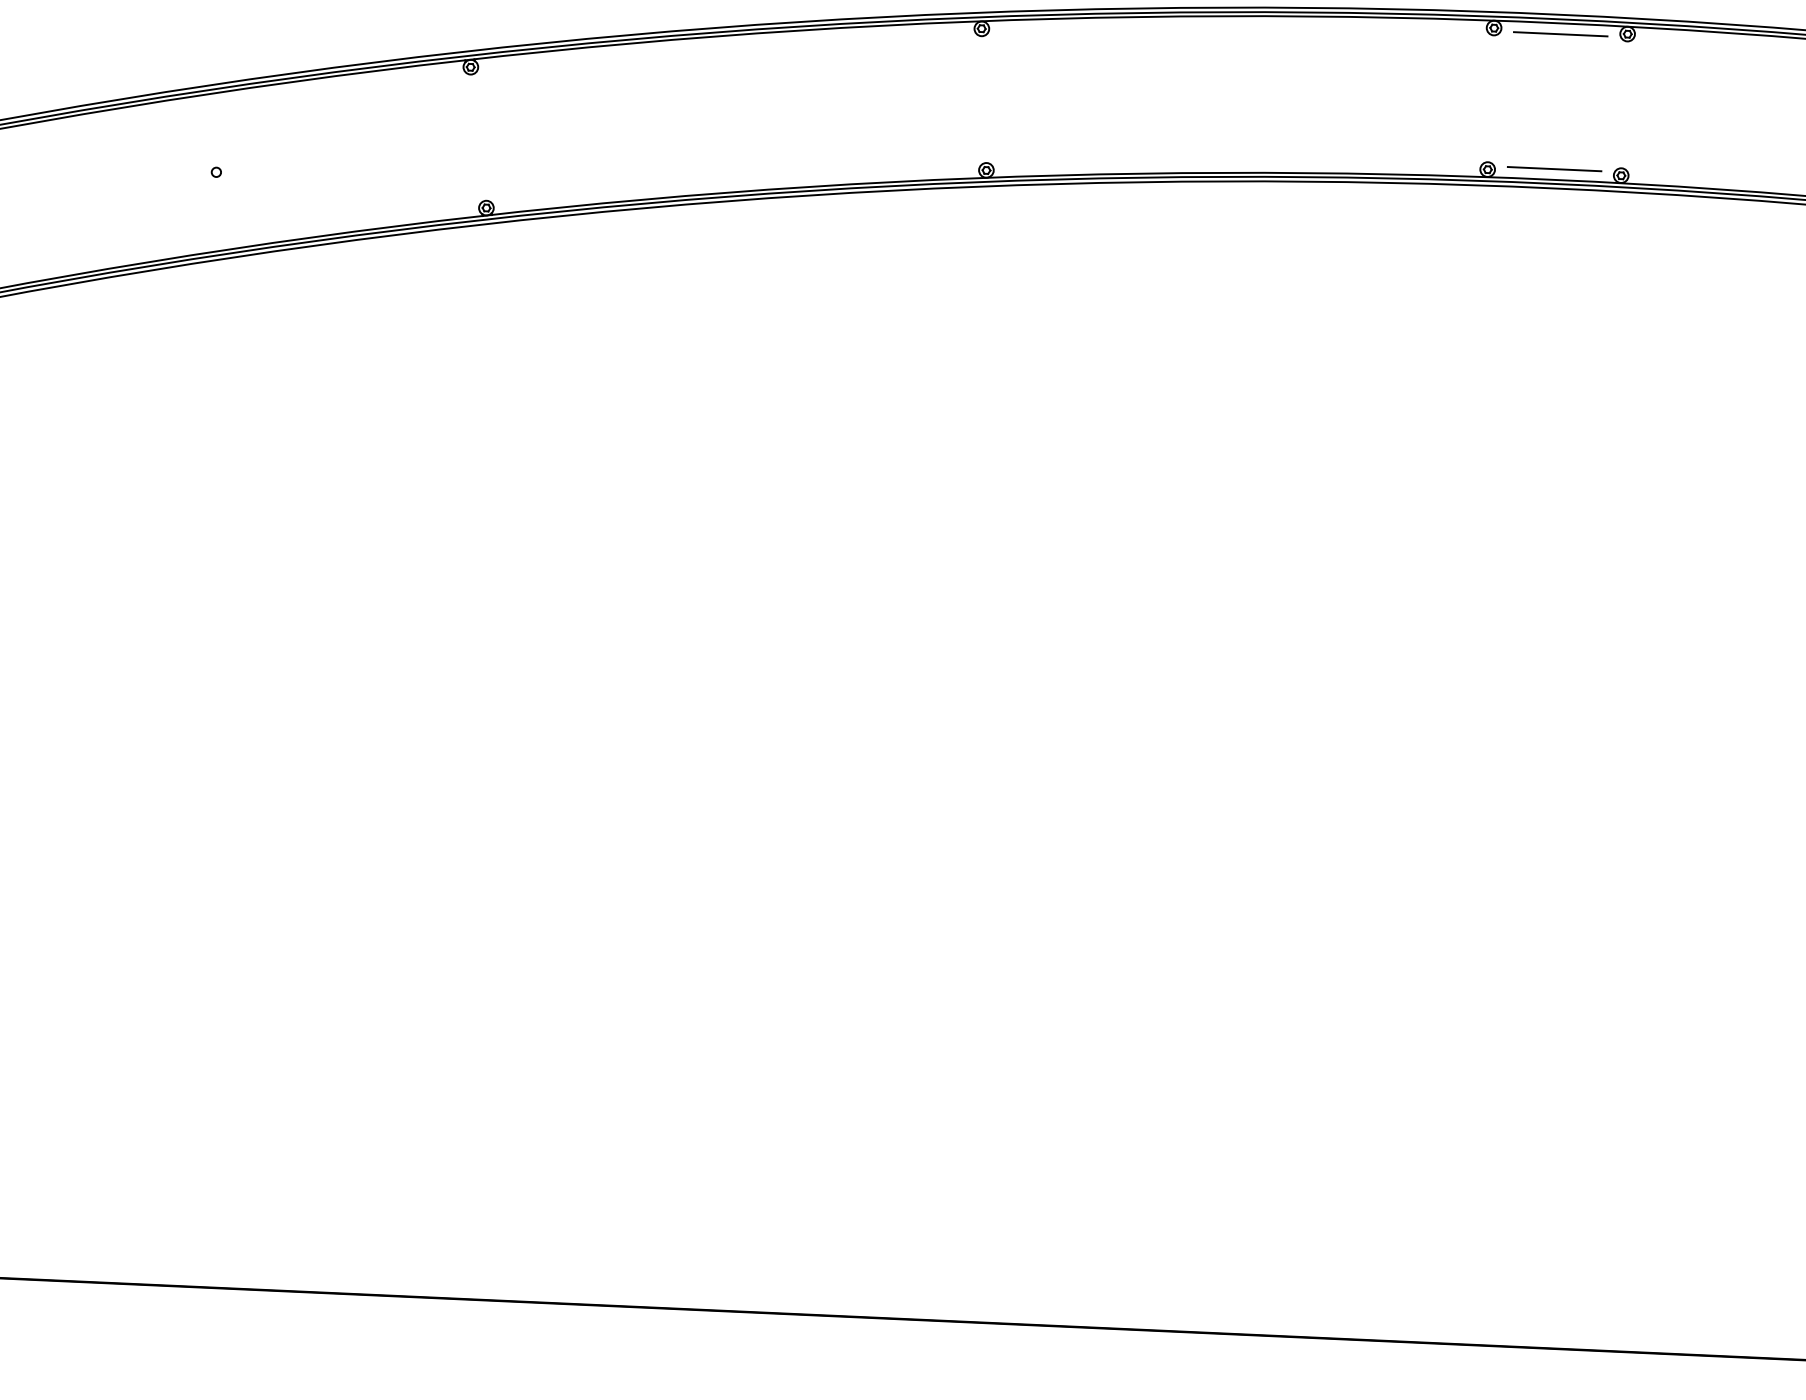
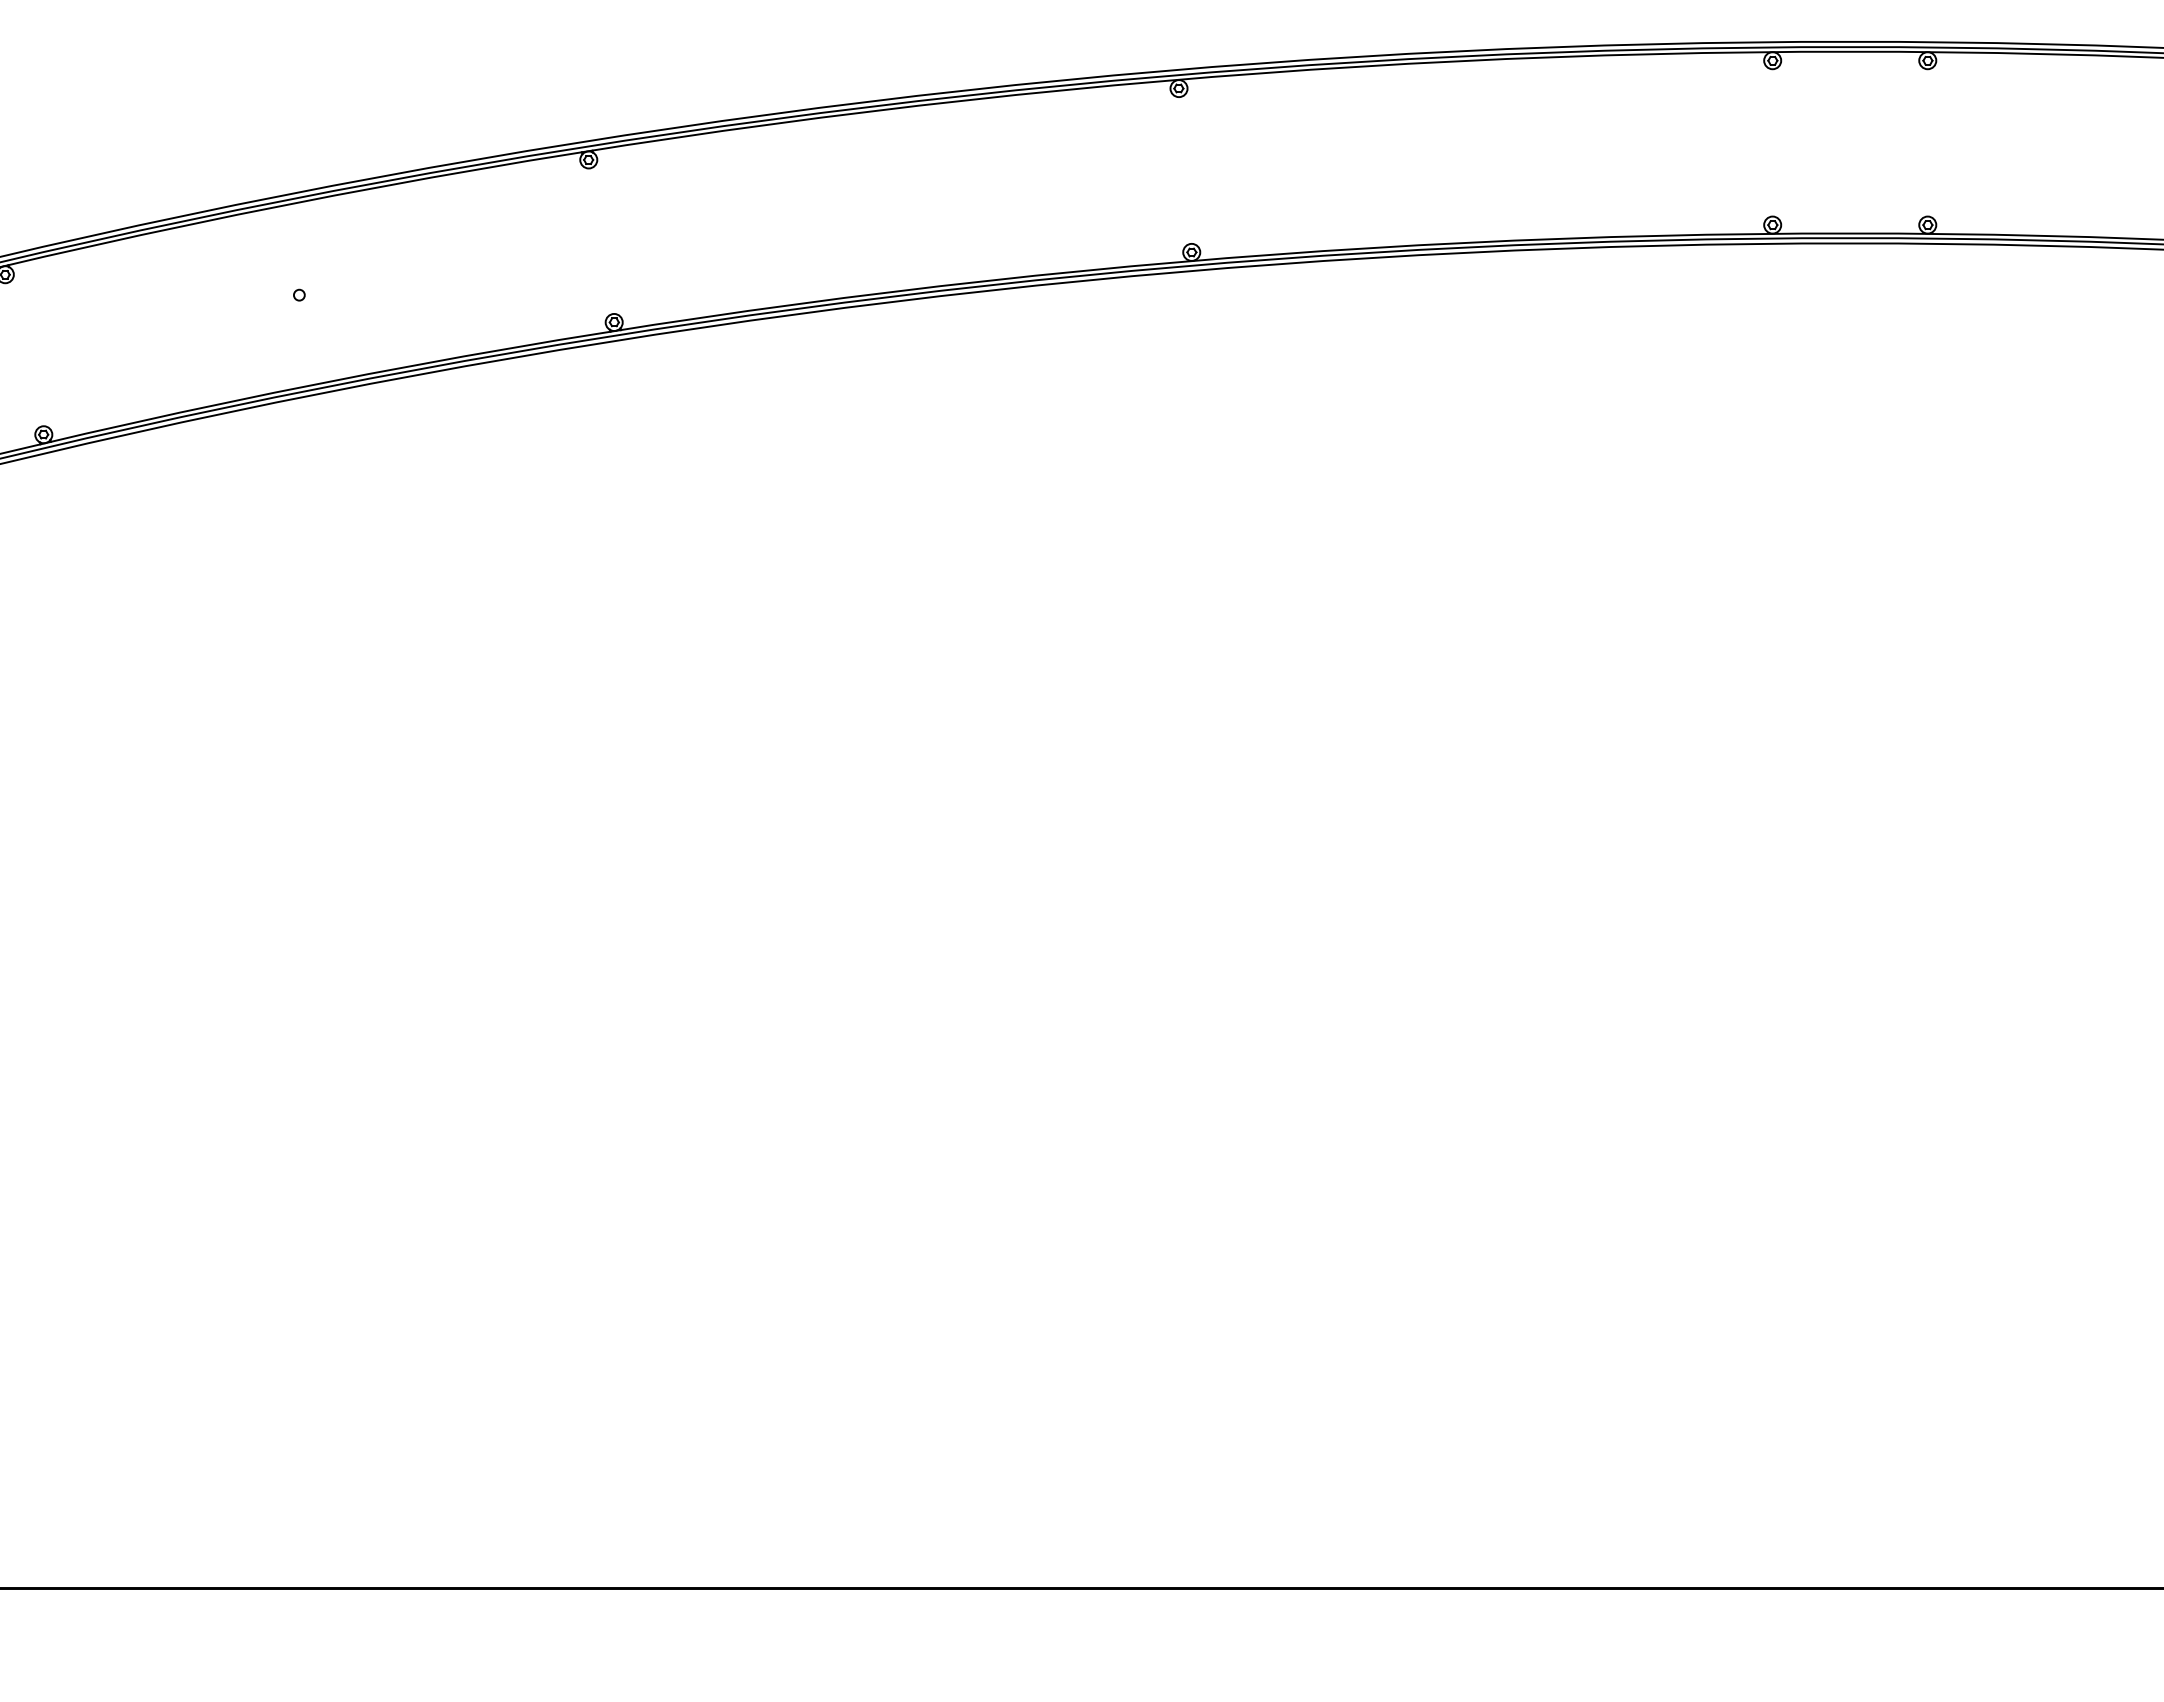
line: (1560, 34) -> (1849, 64), removed
line: (1553, 169) -> (1849, 221), removed

